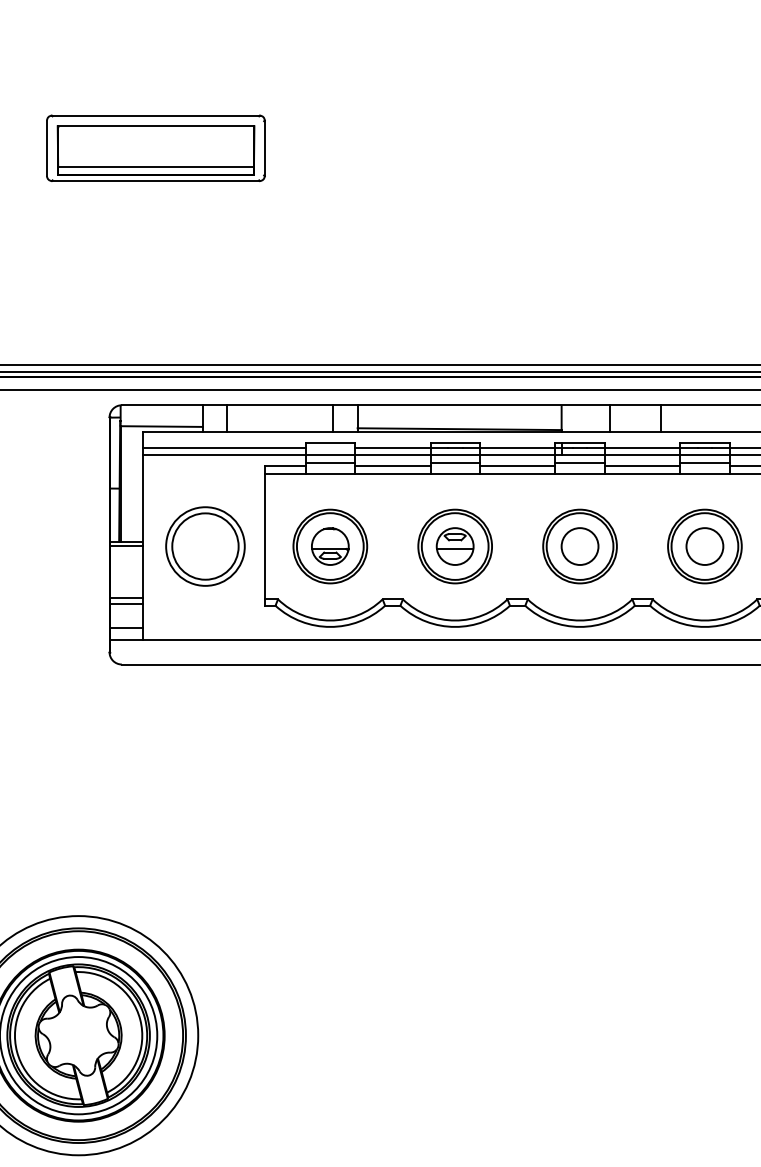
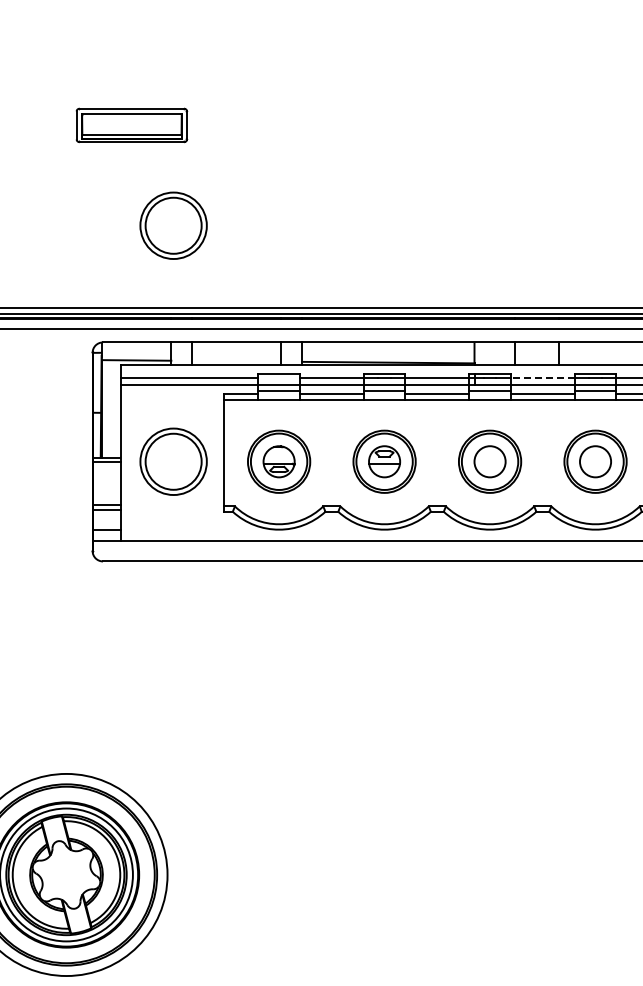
part: (155, 148) -> (131, 125), size x0.6
part: (205, 266) -> (173, 225), added
line: (642, 447) -> (542, 378), solid -> dashed

